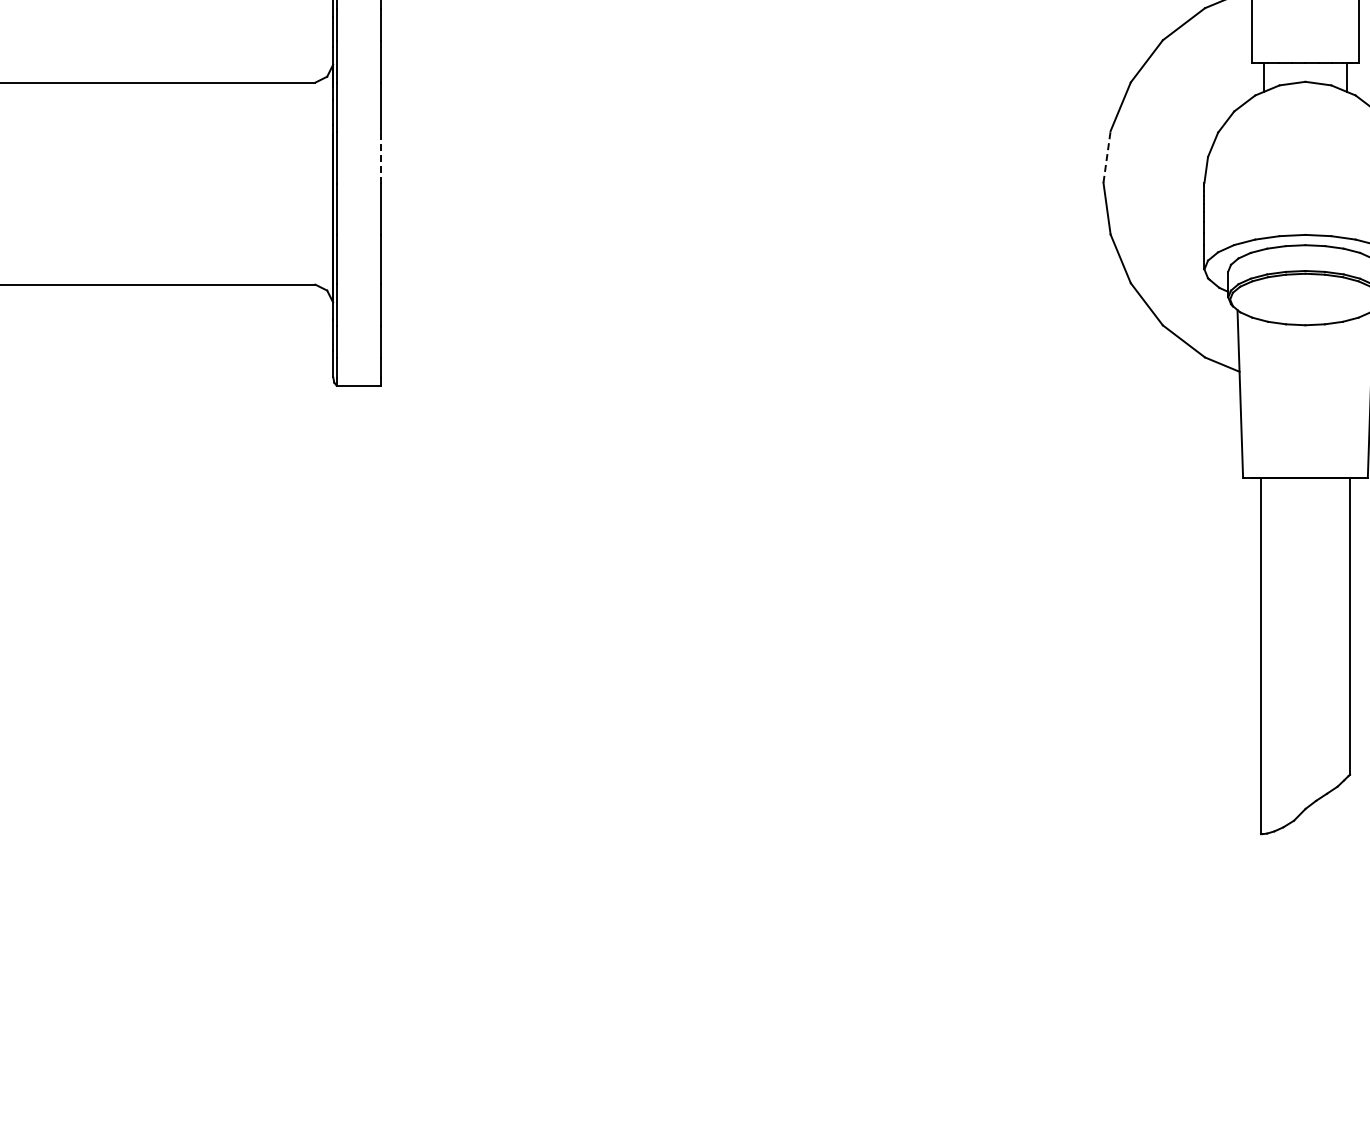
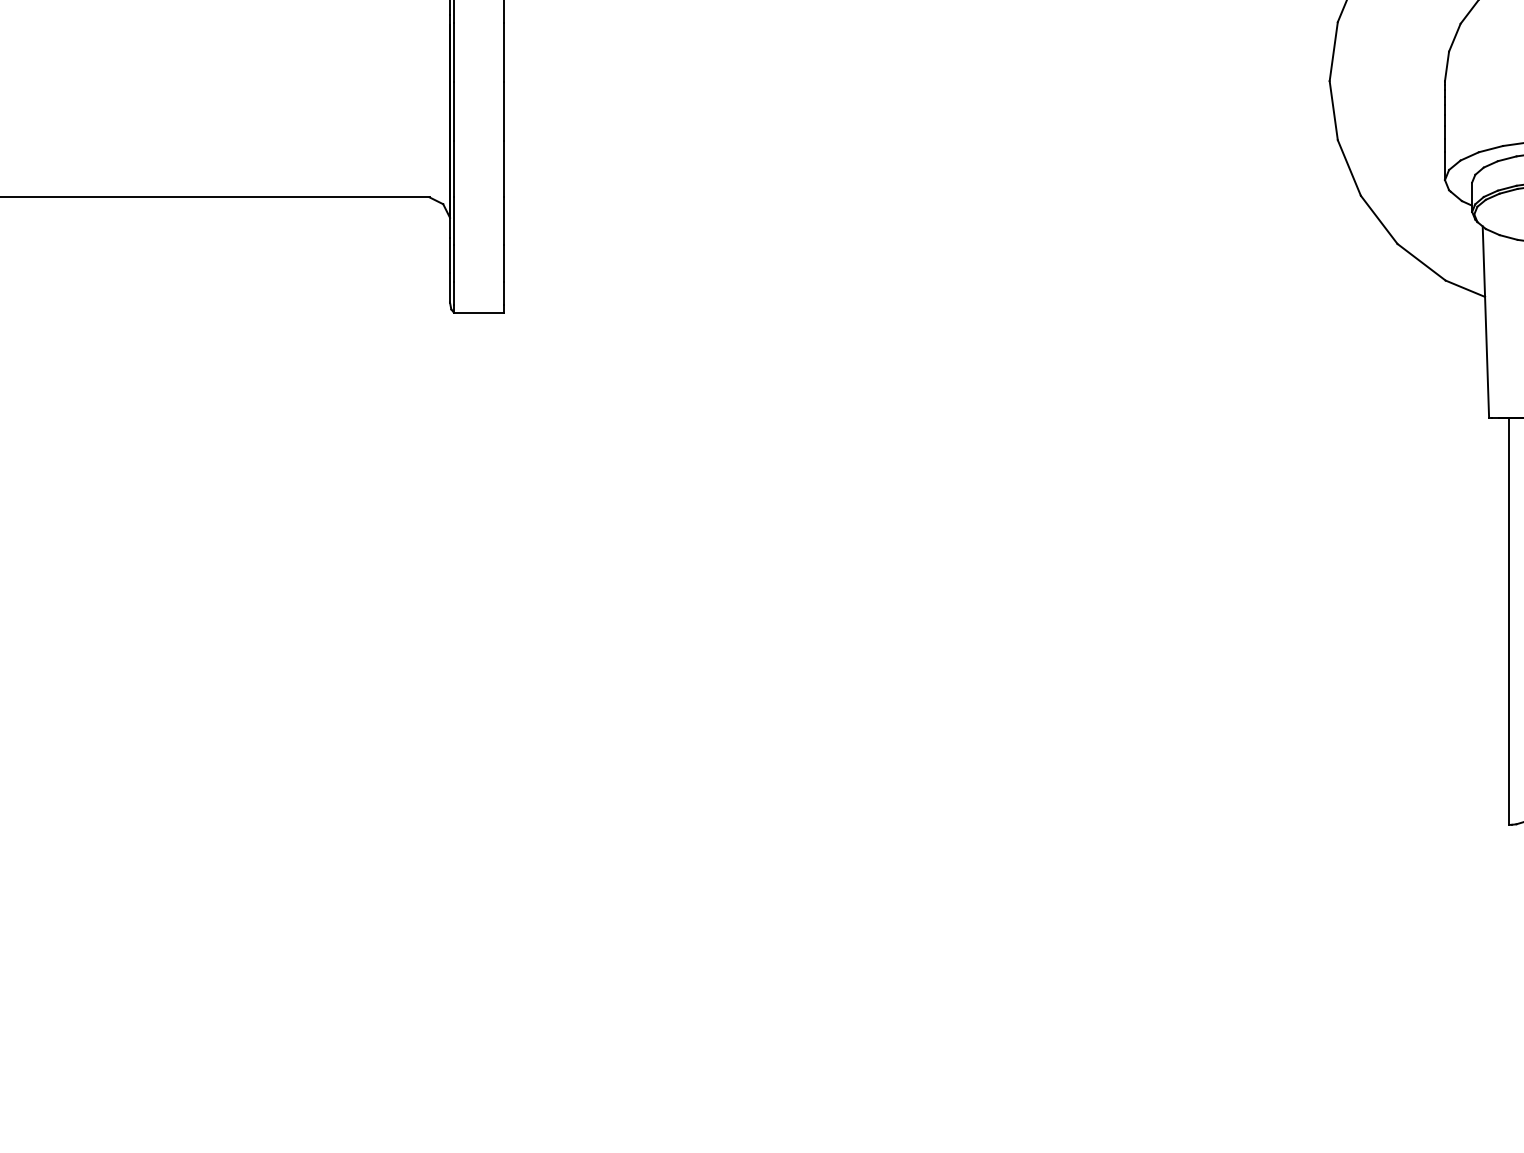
line: (1107, 156) -> (1334, 51), dashed -> solid
line: (380, 157) -> (504, 52), dashed -> solid

